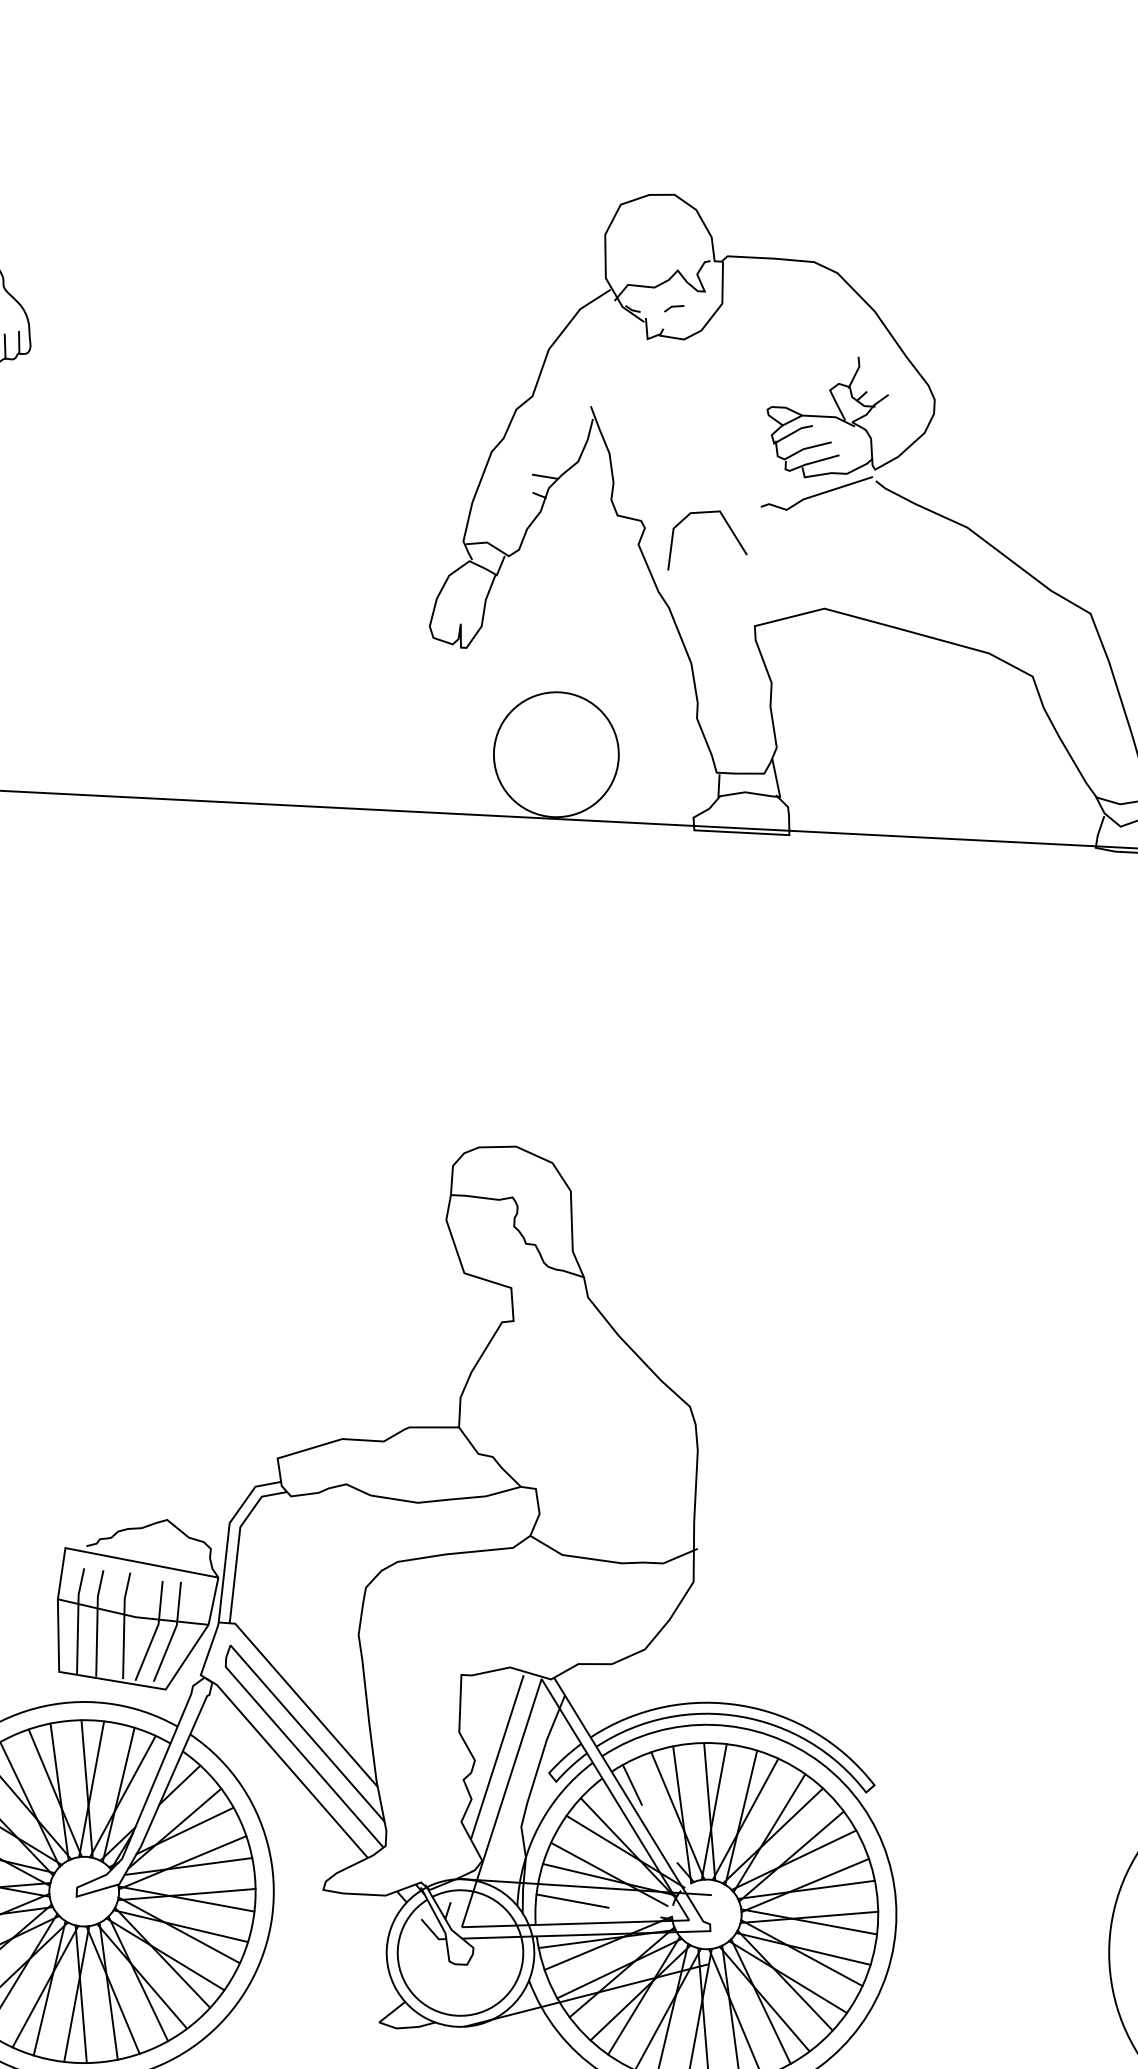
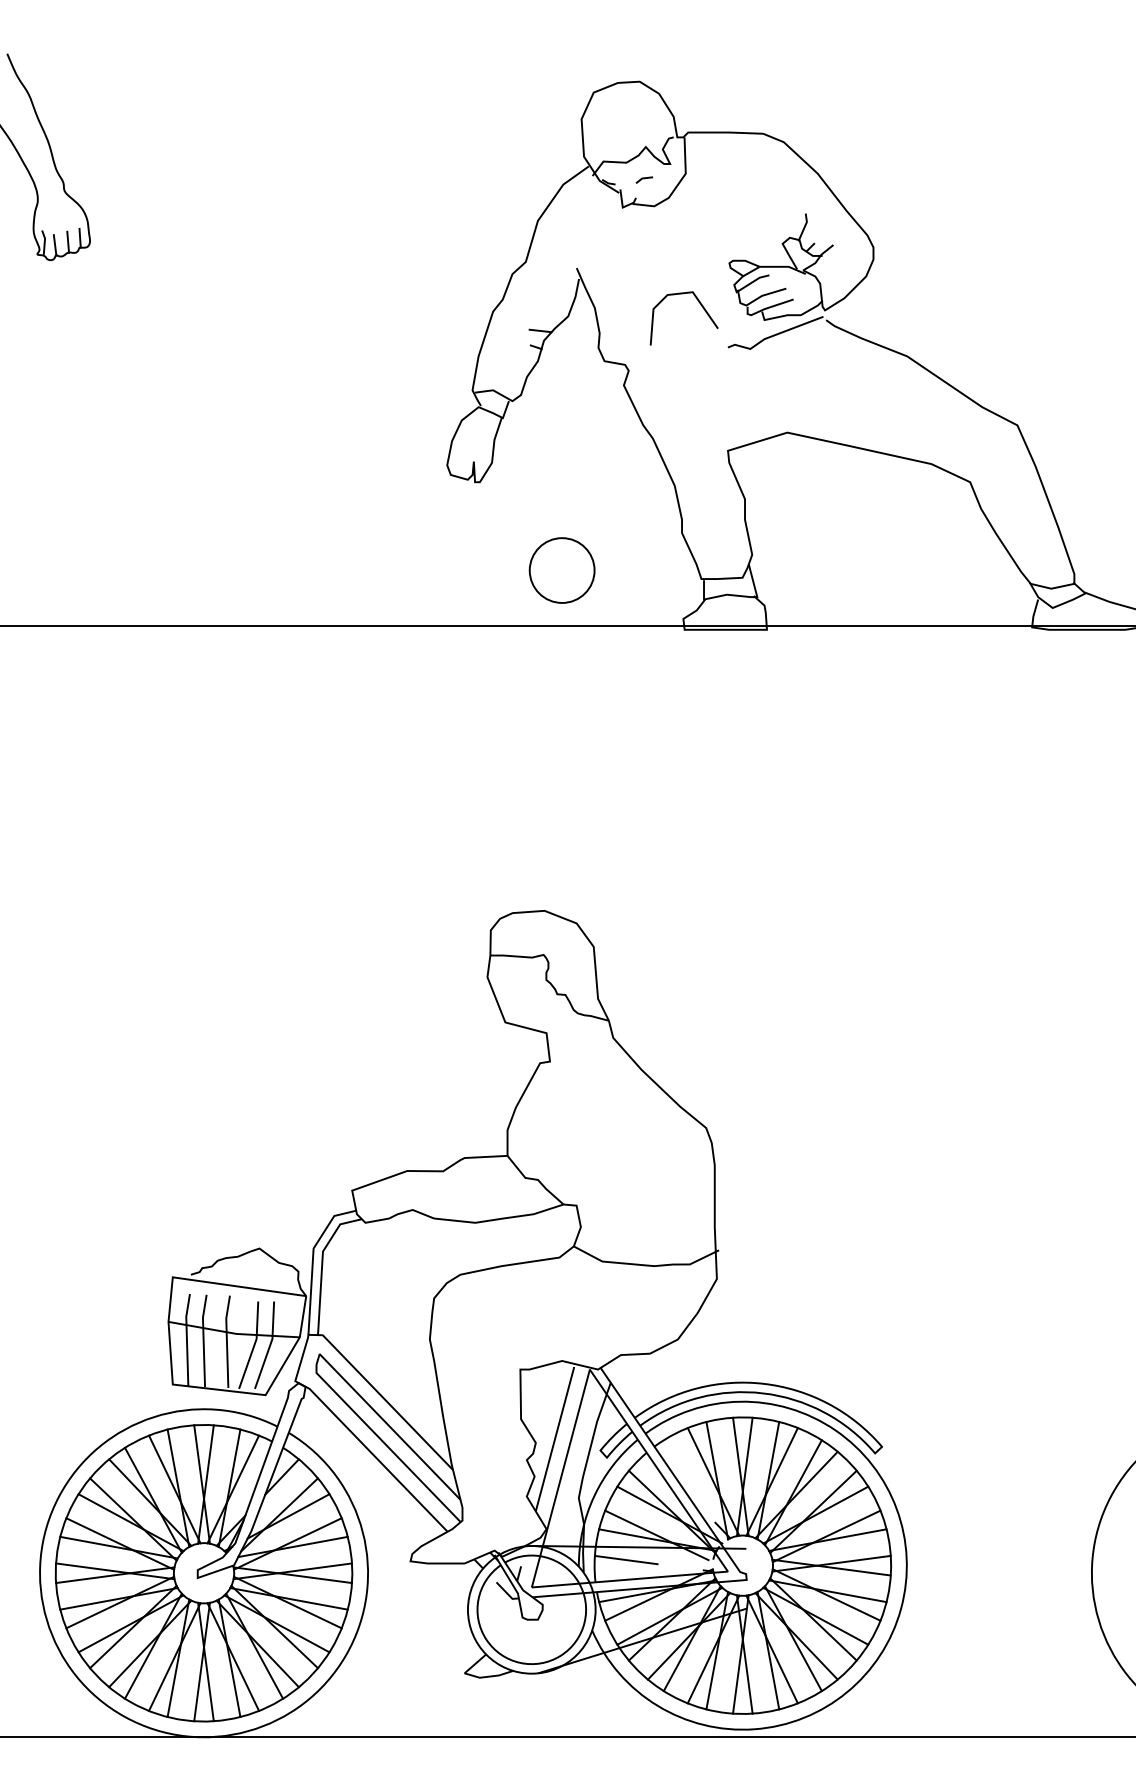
line: (728, 527) -> (700, 305), moved
circle: (556, 754) -> (562, 570), size x0.6
line: (631, 1784) -> (672, 1456), removed

